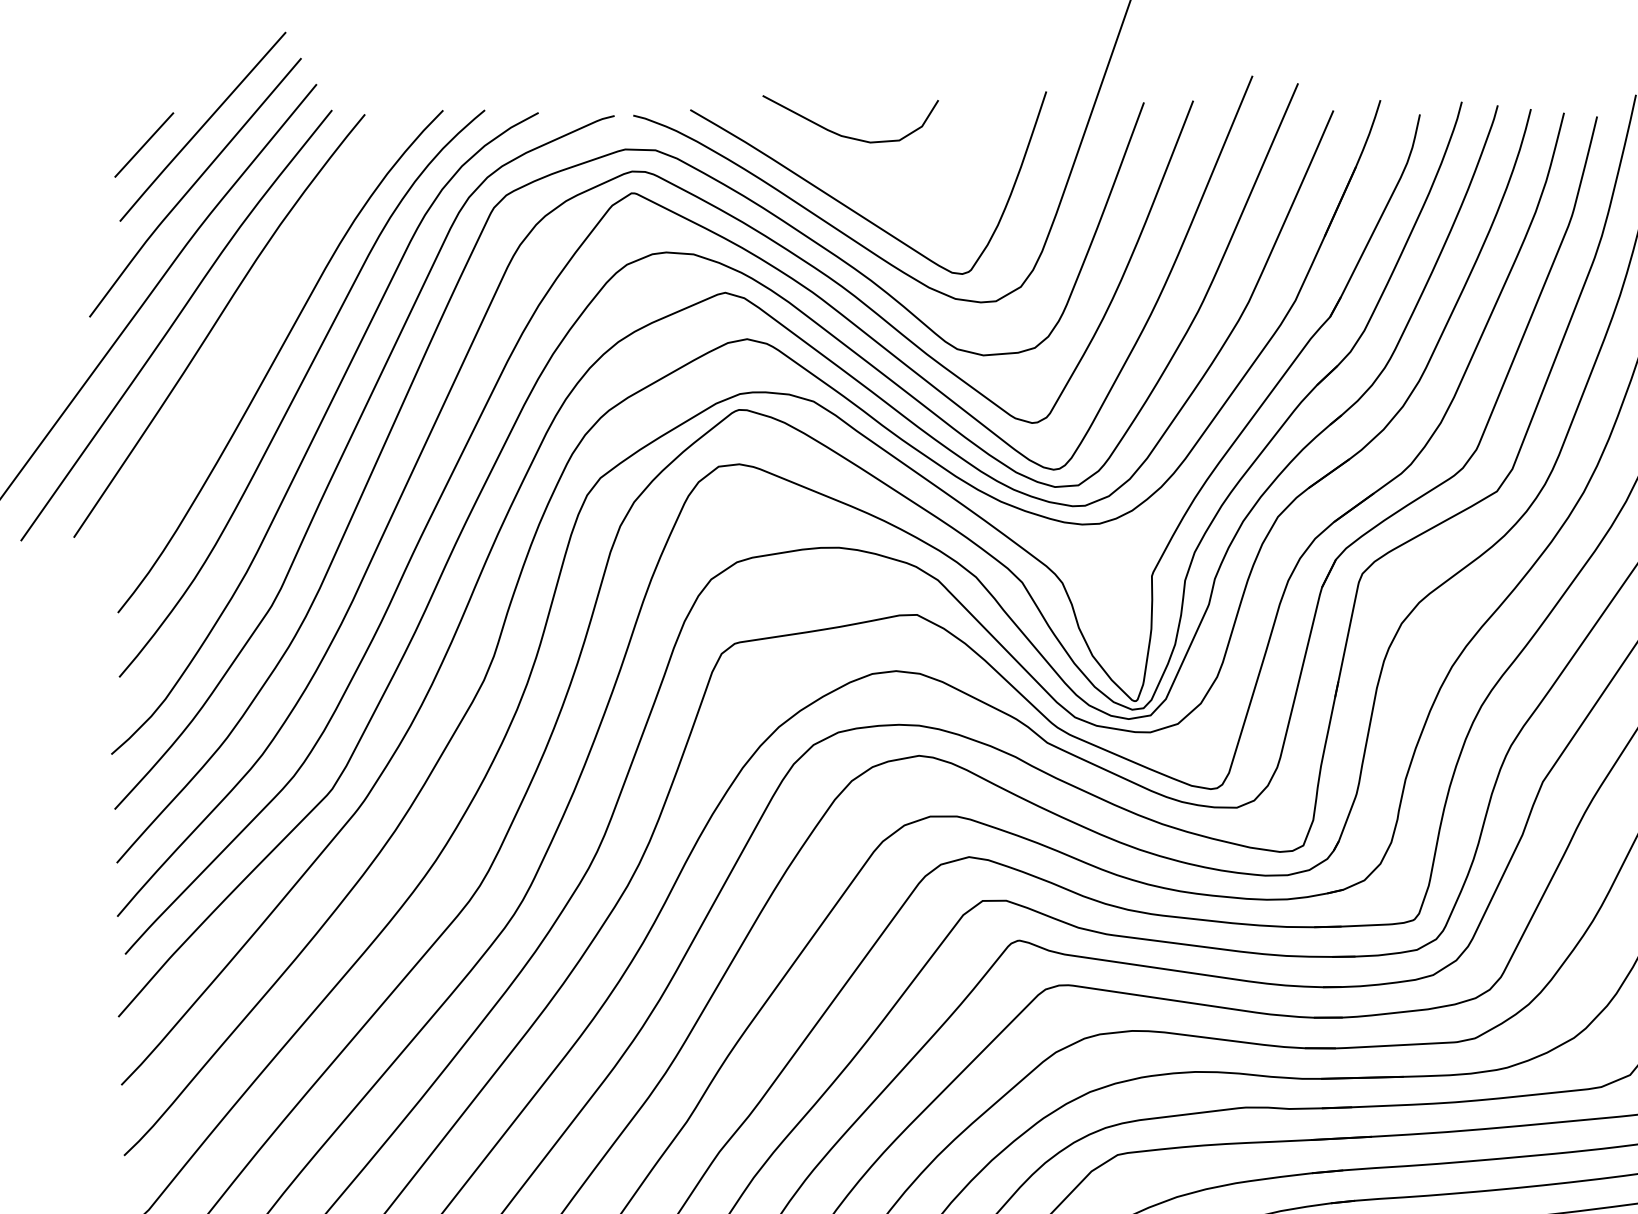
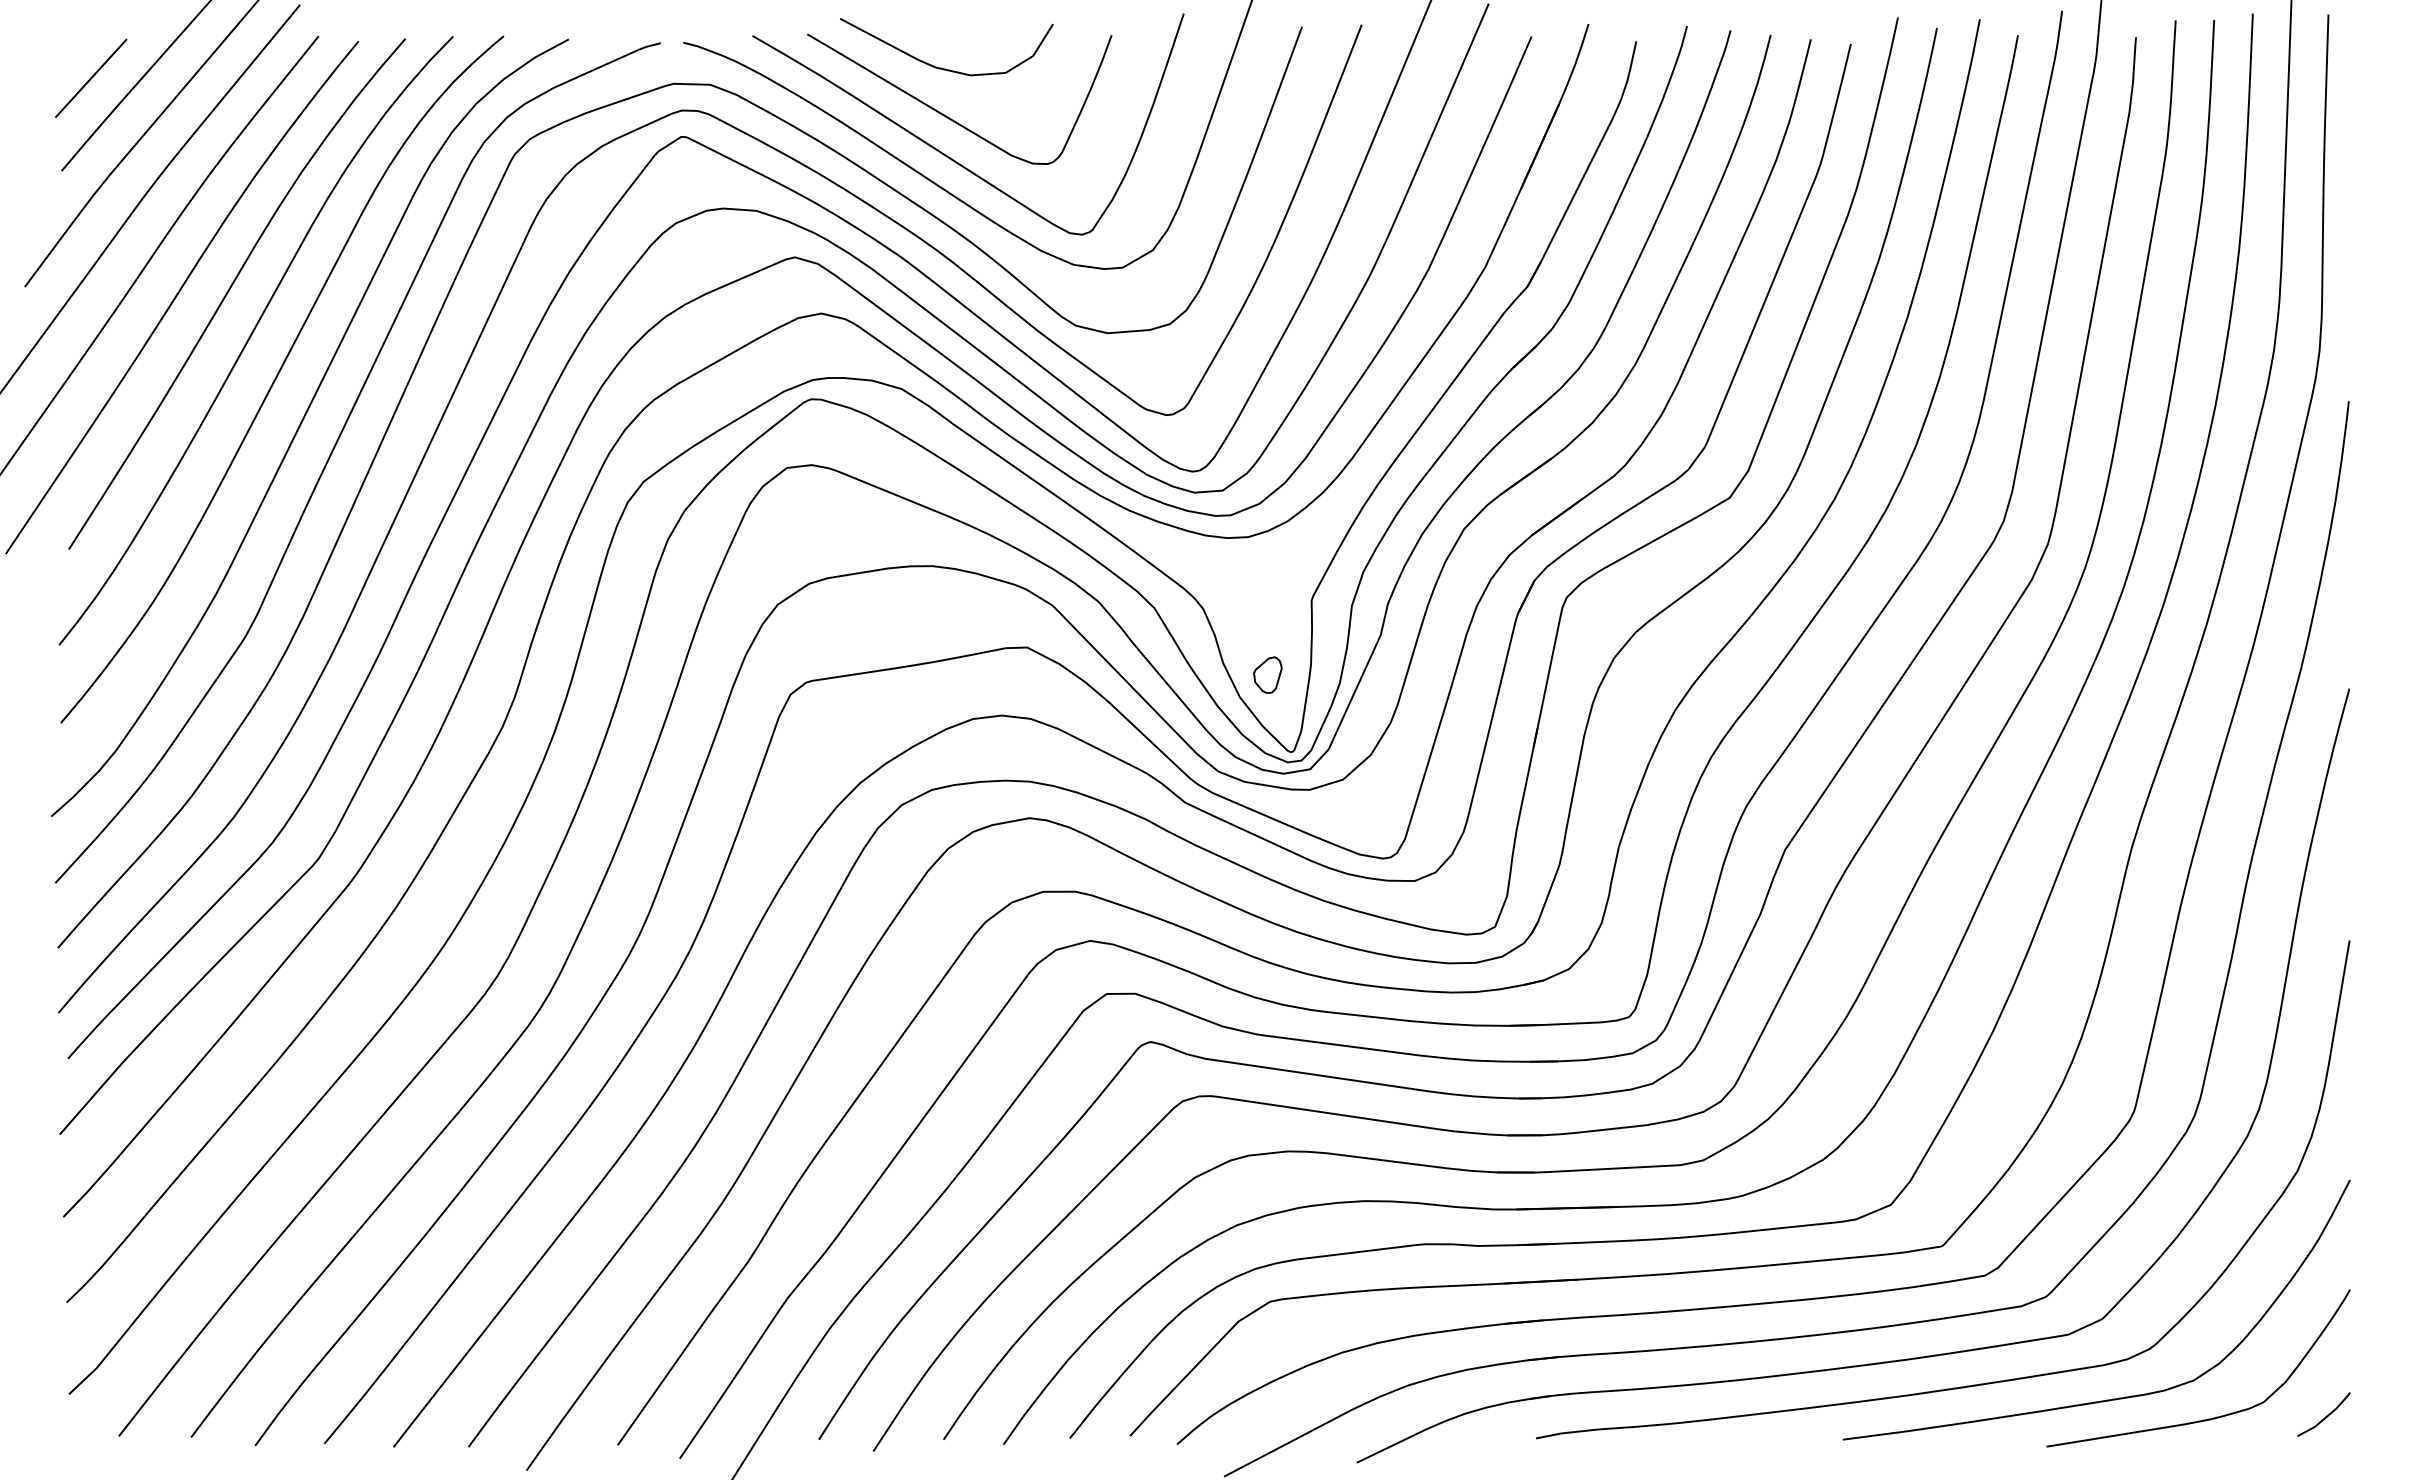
curve: (852, 176) -> (948, 116), added
curve: (259, 319) -> (230, 289), added
part: (1115, 637) -> (1267, 674), added

